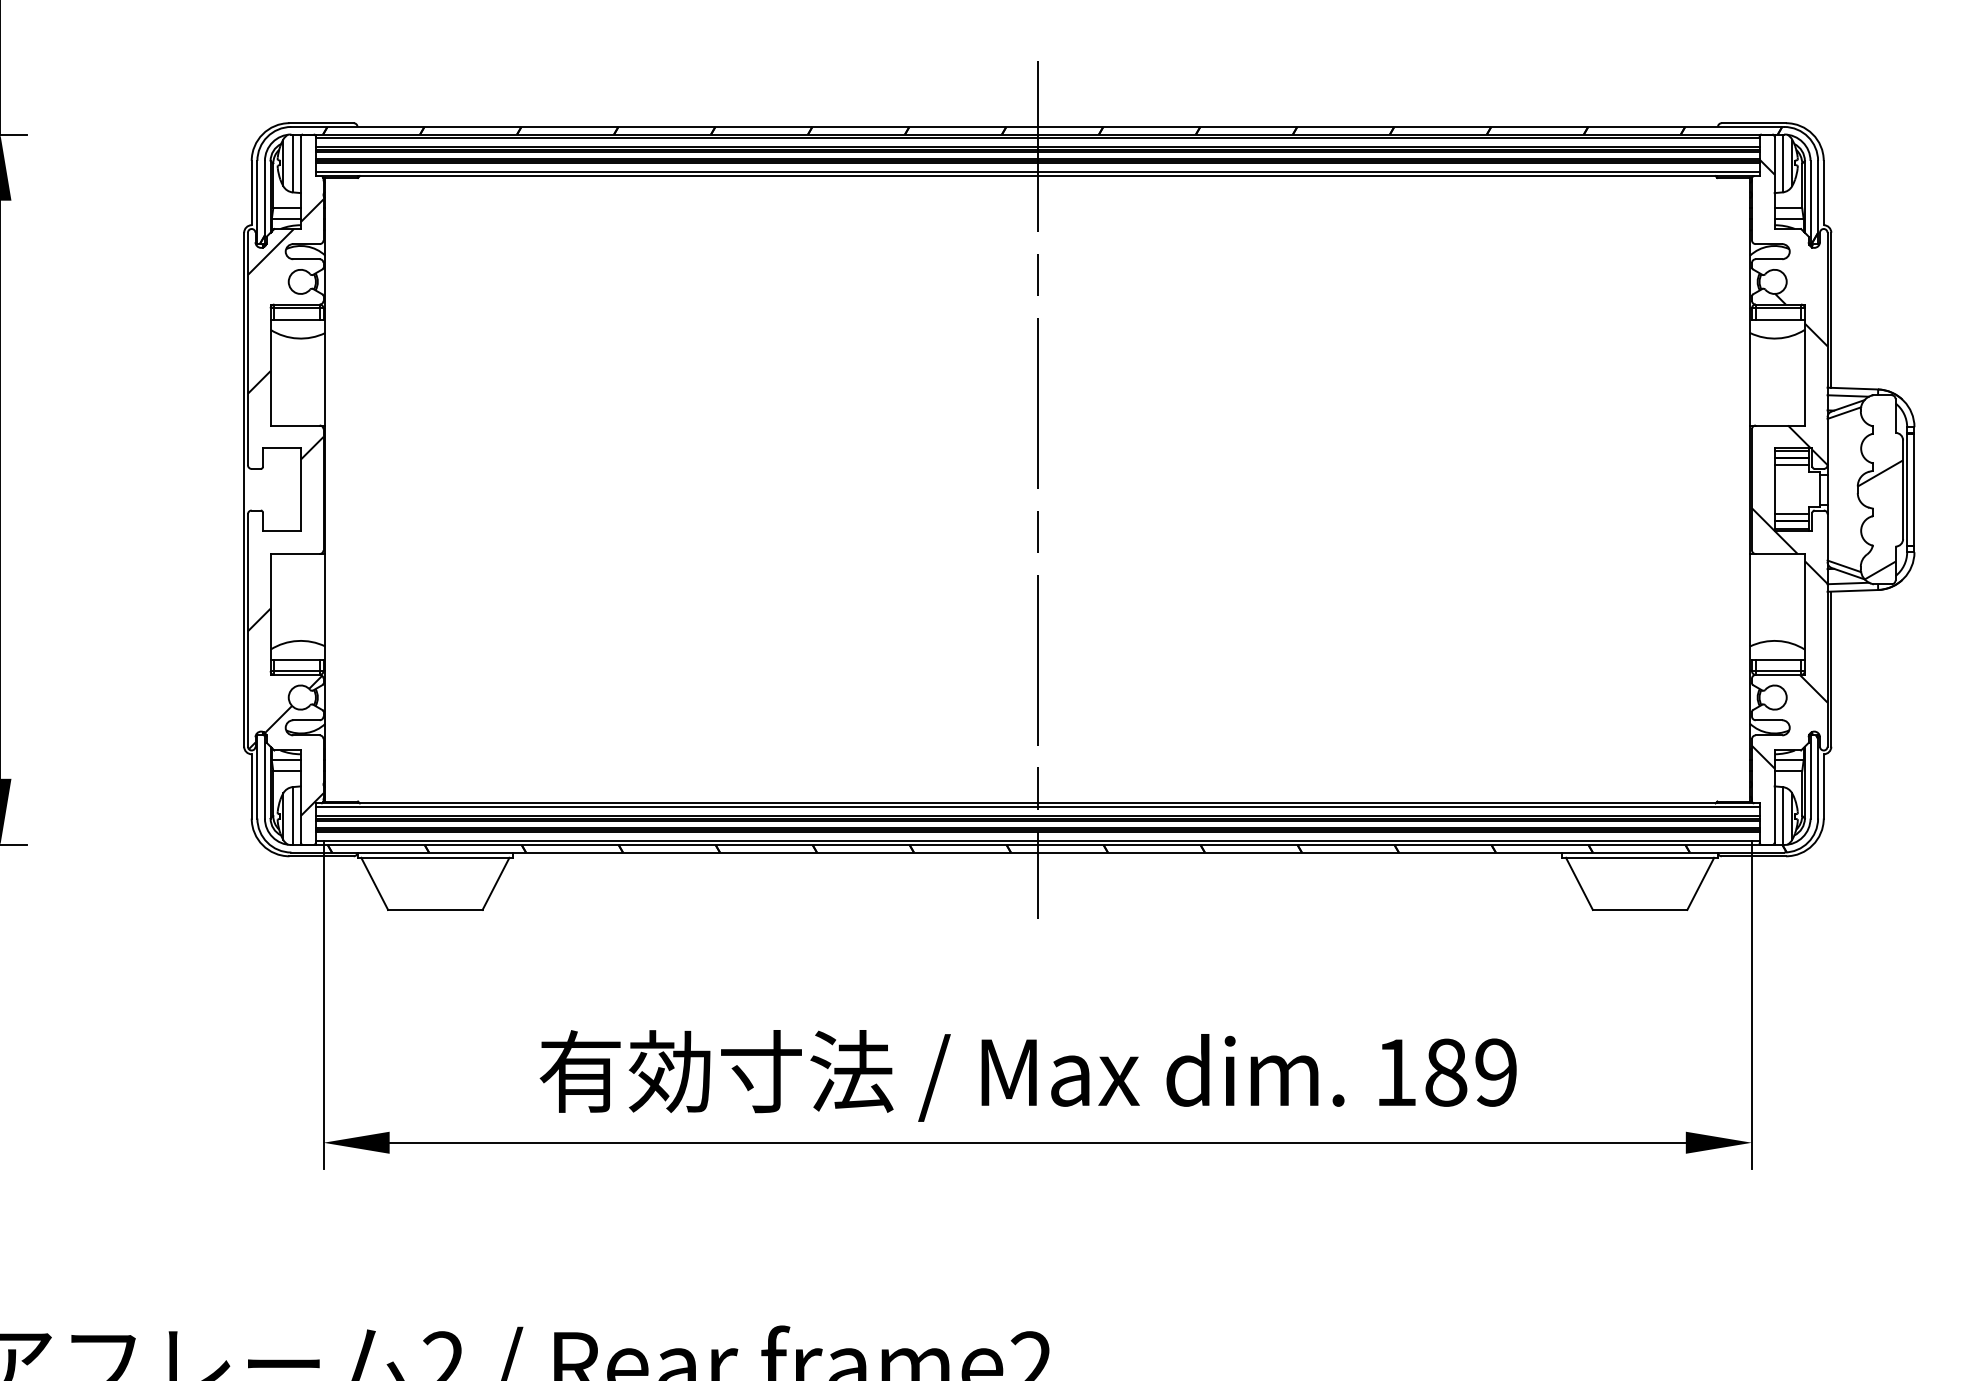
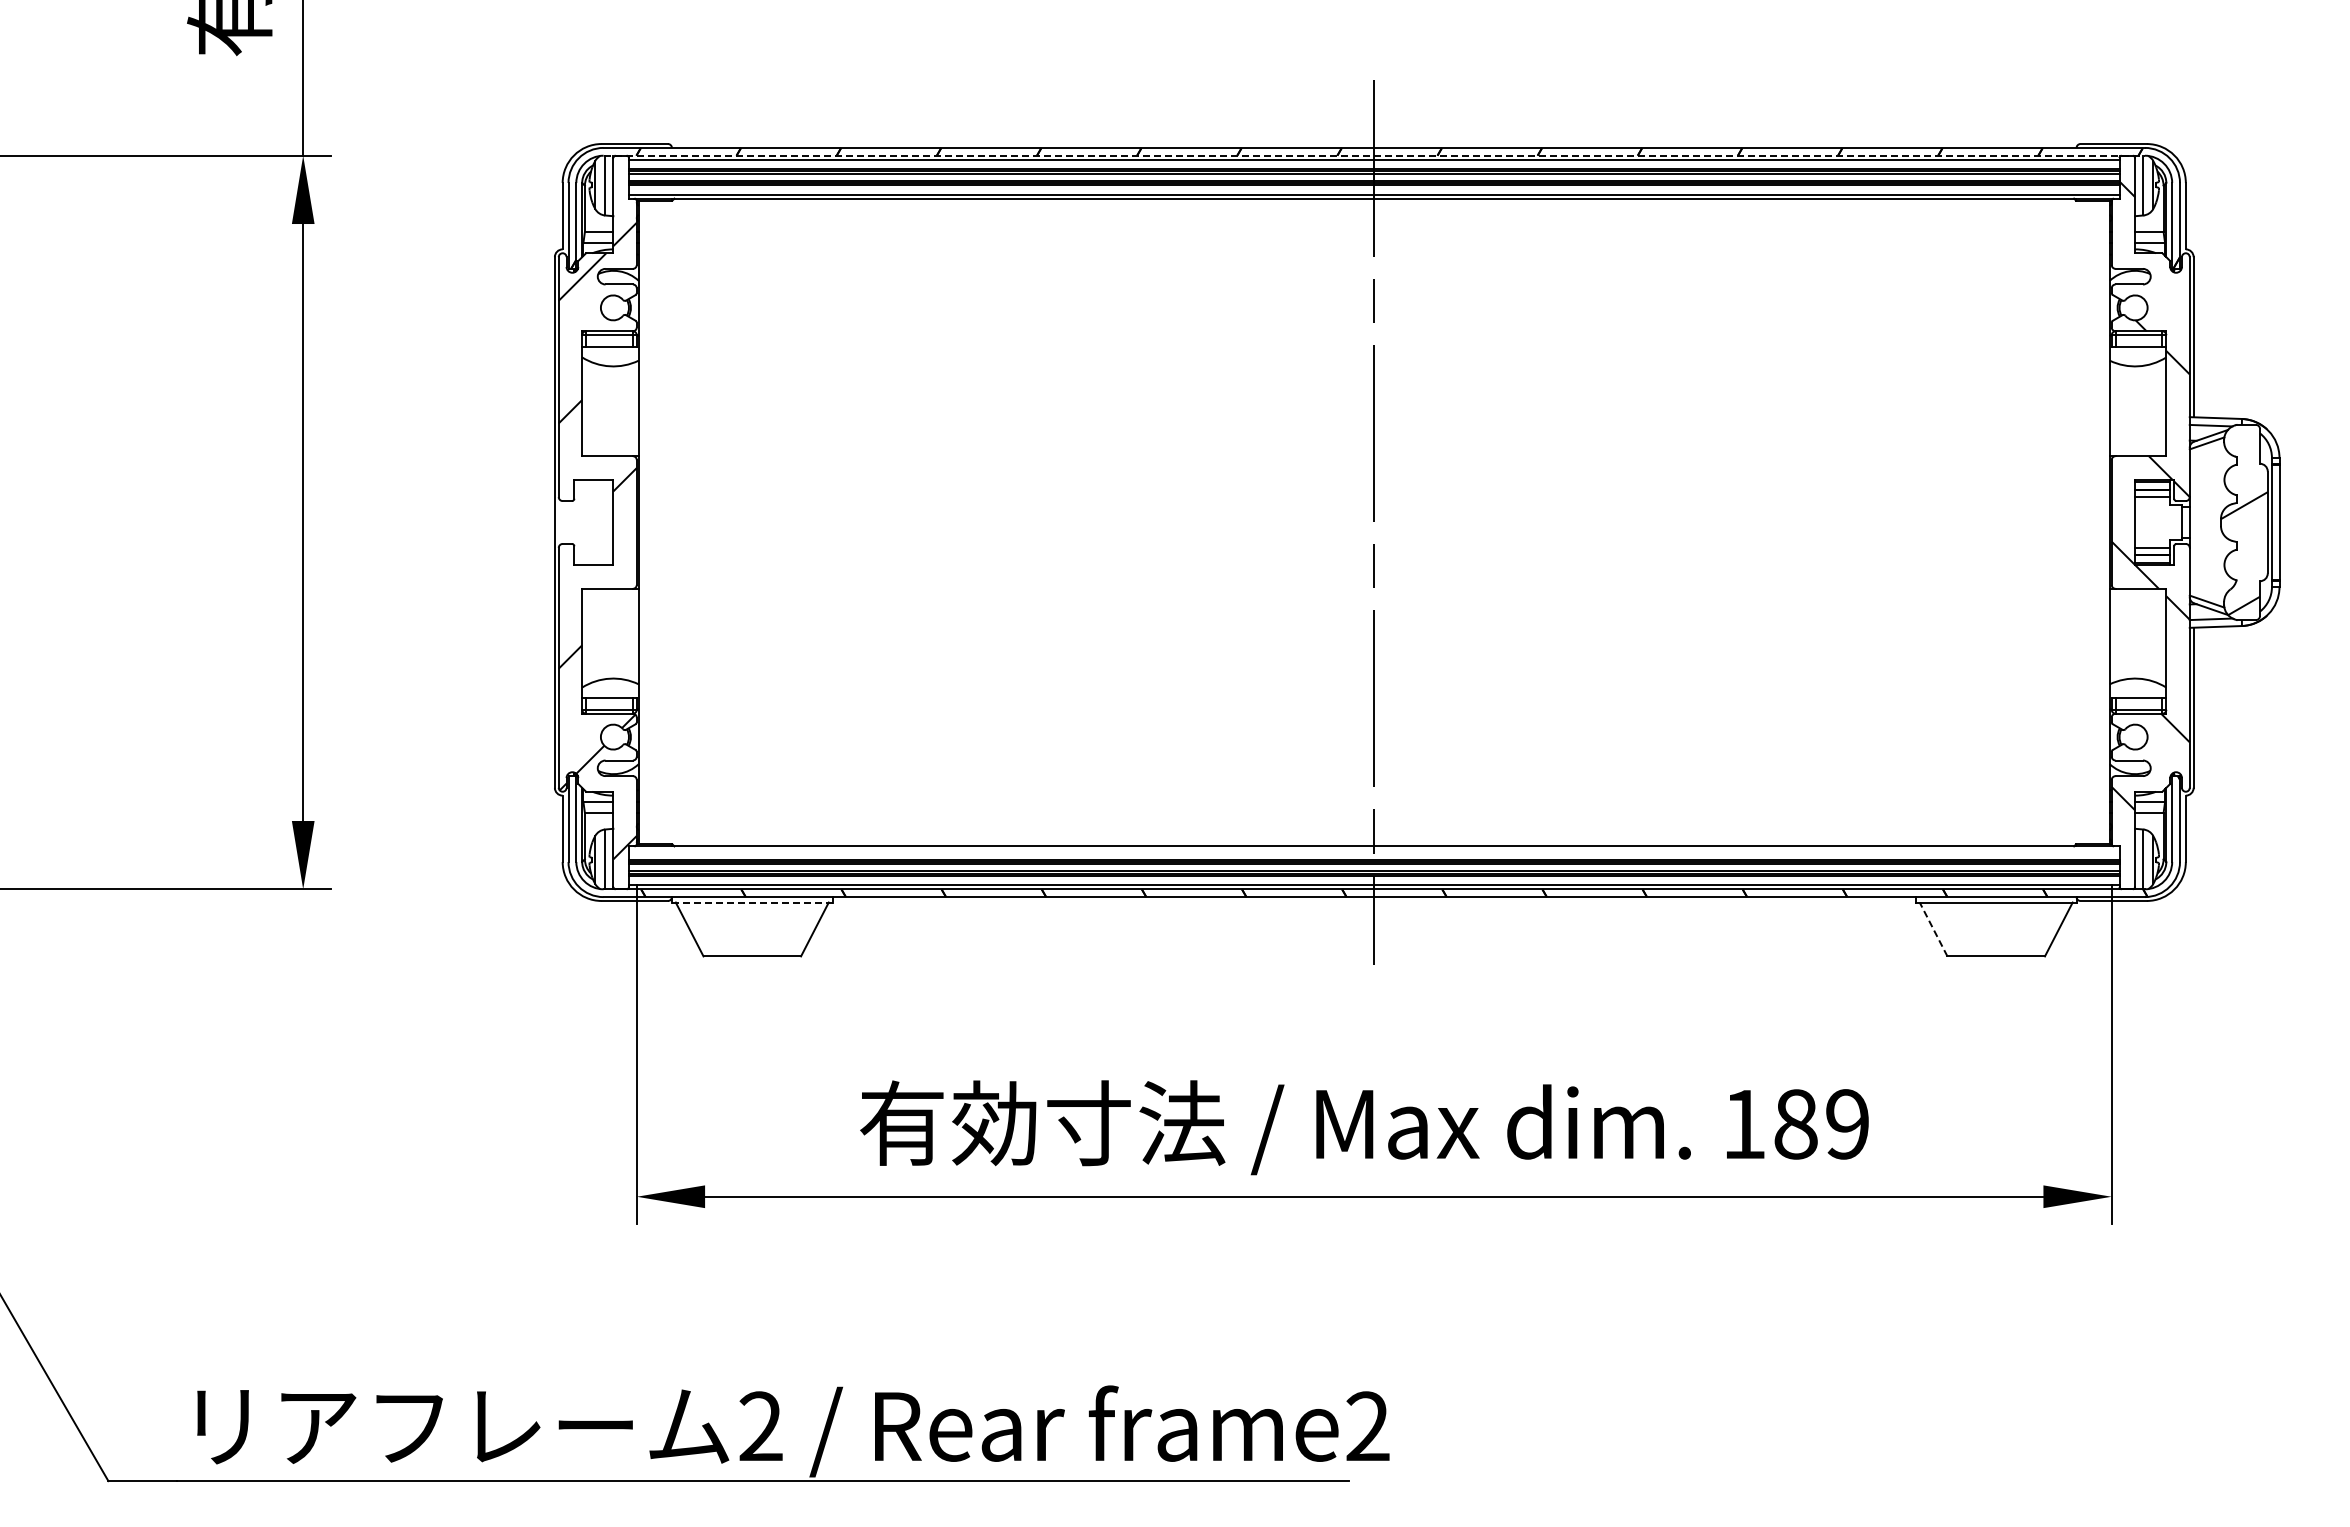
line: (1037, 134) -> (1374, 155), solid -> dashed
line: (1037, 807) -> (1374, 850), removed
line: (435, 857) -> (752, 902), solid -> dashed
line: (1579, 883) -> (1933, 929), solid -> dashed

